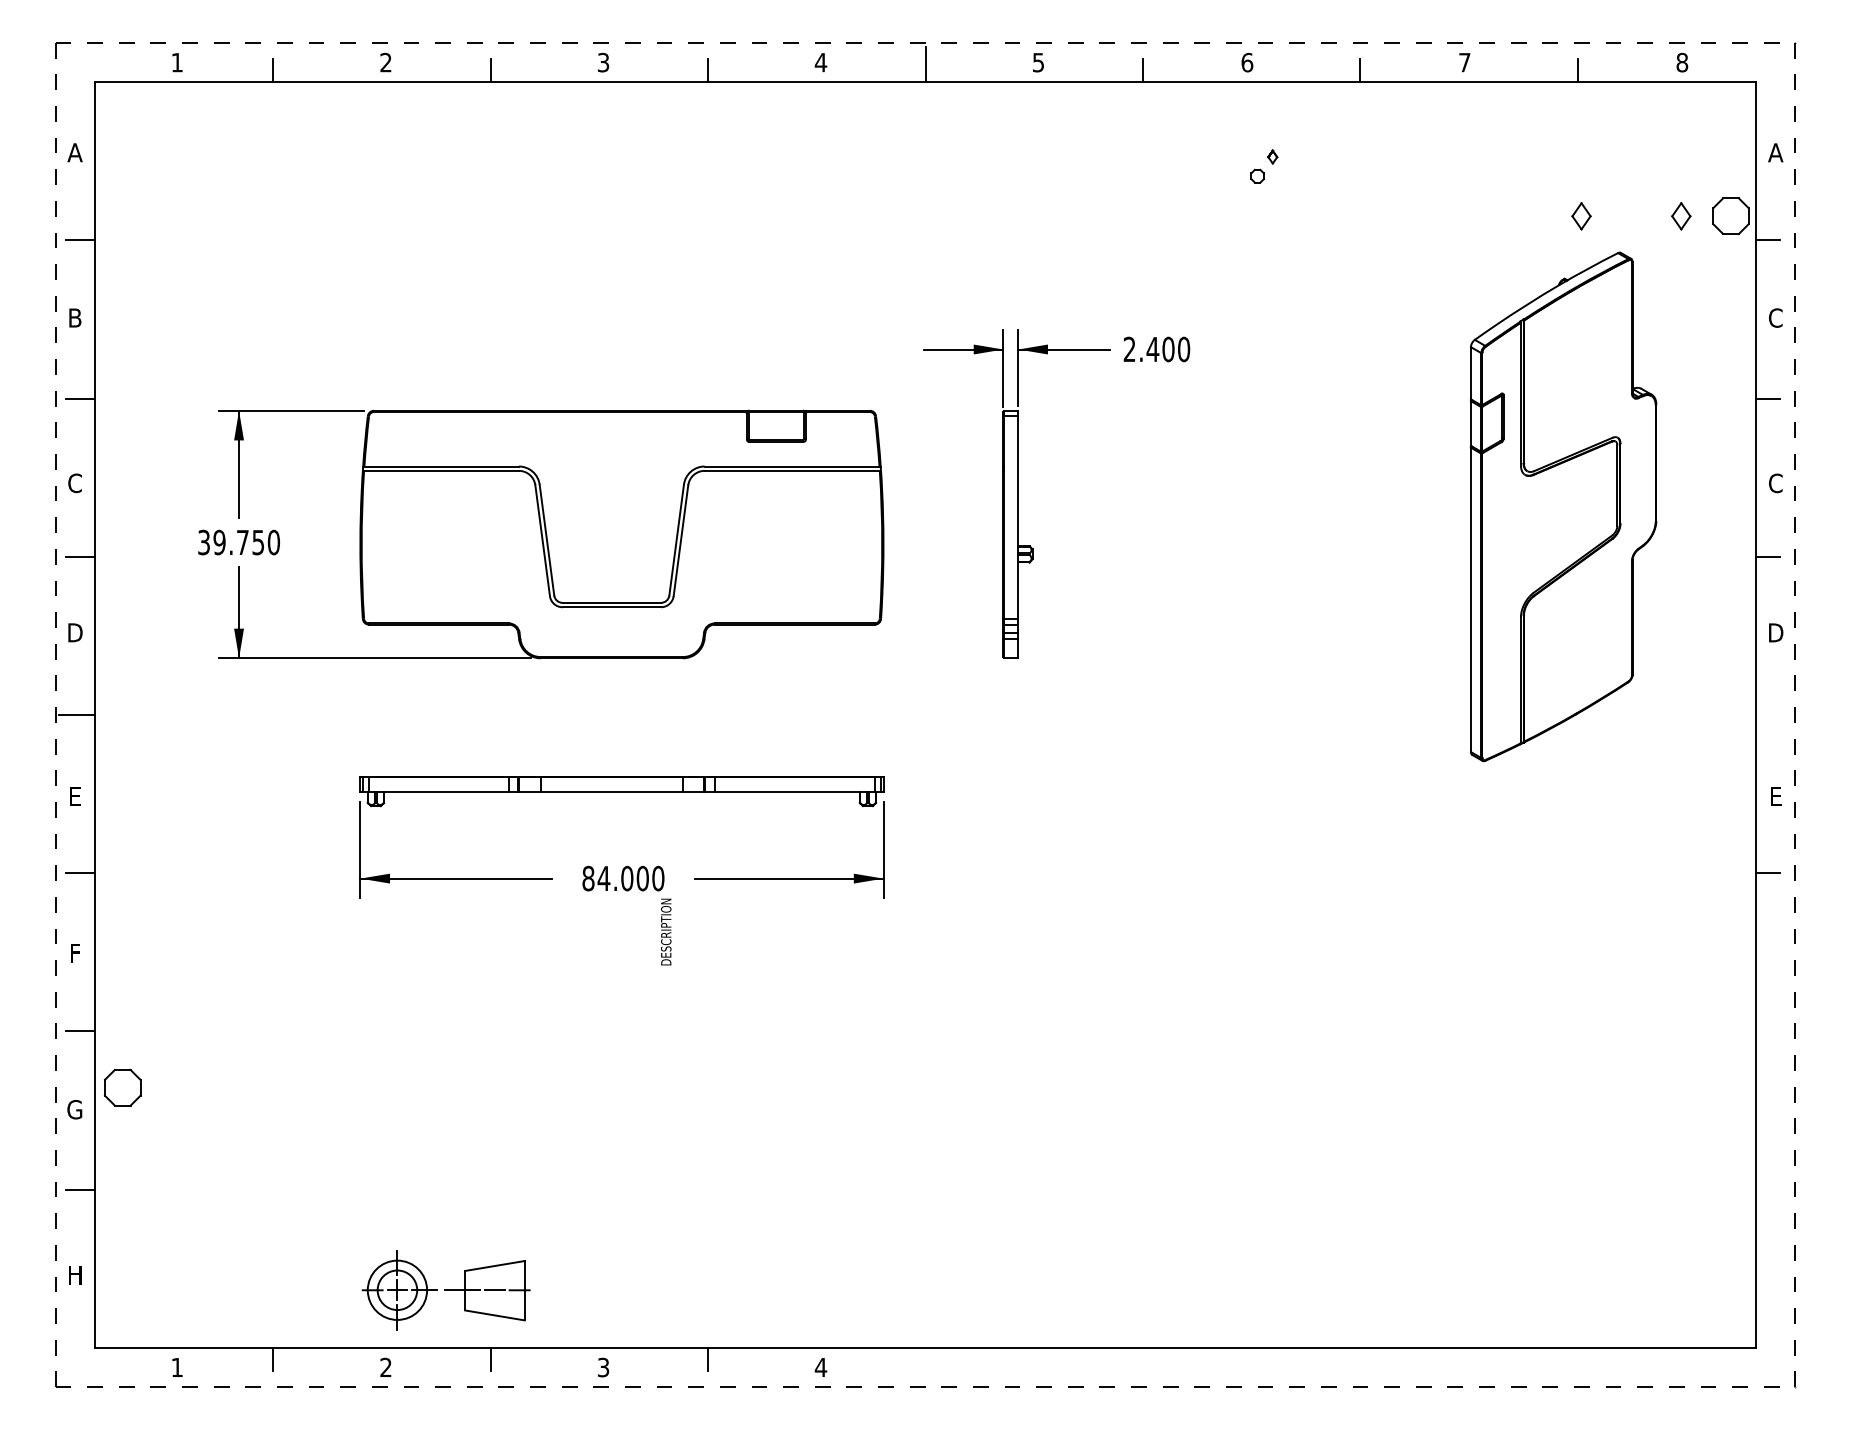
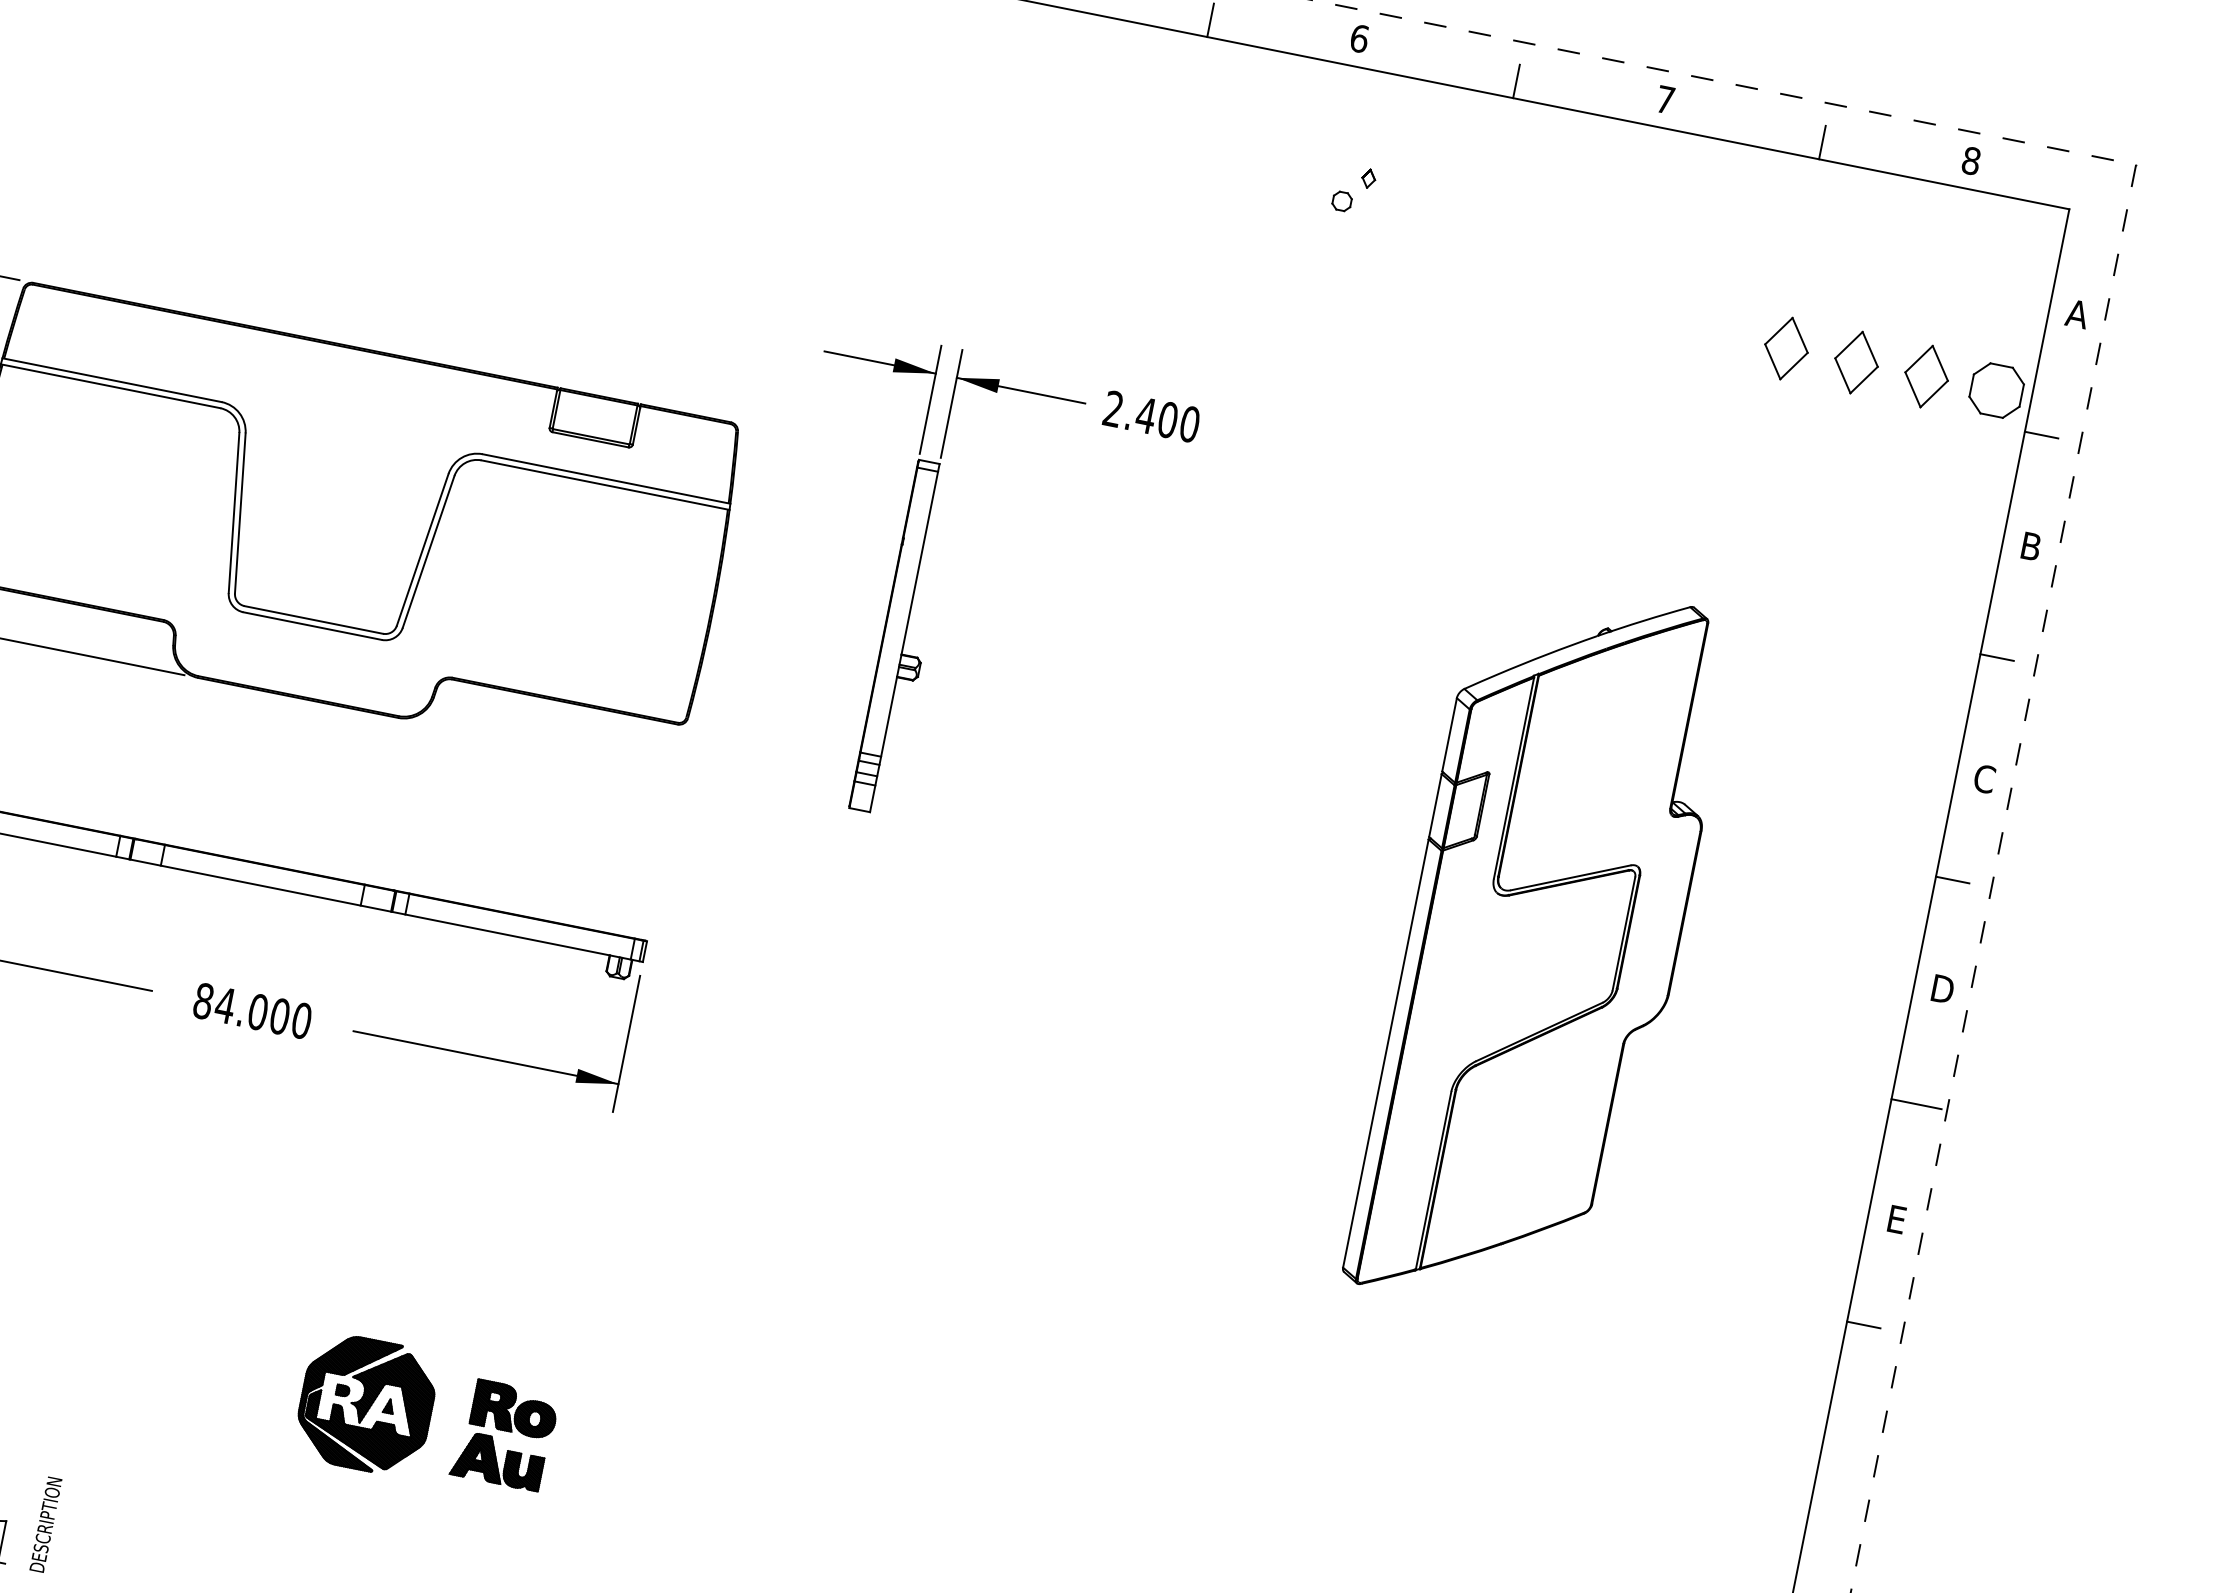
part: (1581, 216) -> (1786, 349), size x1.67
part: (1631, 216) -> (1856, 363), added
part: (1681, 216) -> (1926, 377), size x1.67
text: (1775, 317) -> (2030, 545), C -> B
part: (1563, 506) -> (1542, 948), moved
line: (1773, 715) -> (1916, 1104), added
text: (666, 931) -> (46, 1524), moved
part: (797, 1132) -> (426, 1417), added

